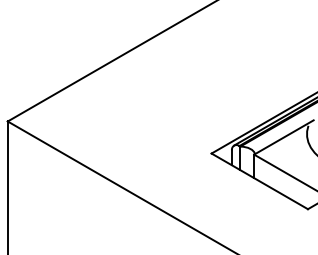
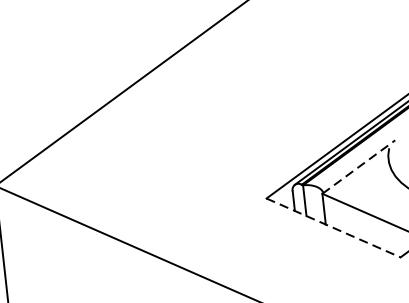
line: (284, 137) -> (359, 166), solid -> dashed
line: (259, 181) -> (333, 228), solid -> dashed

